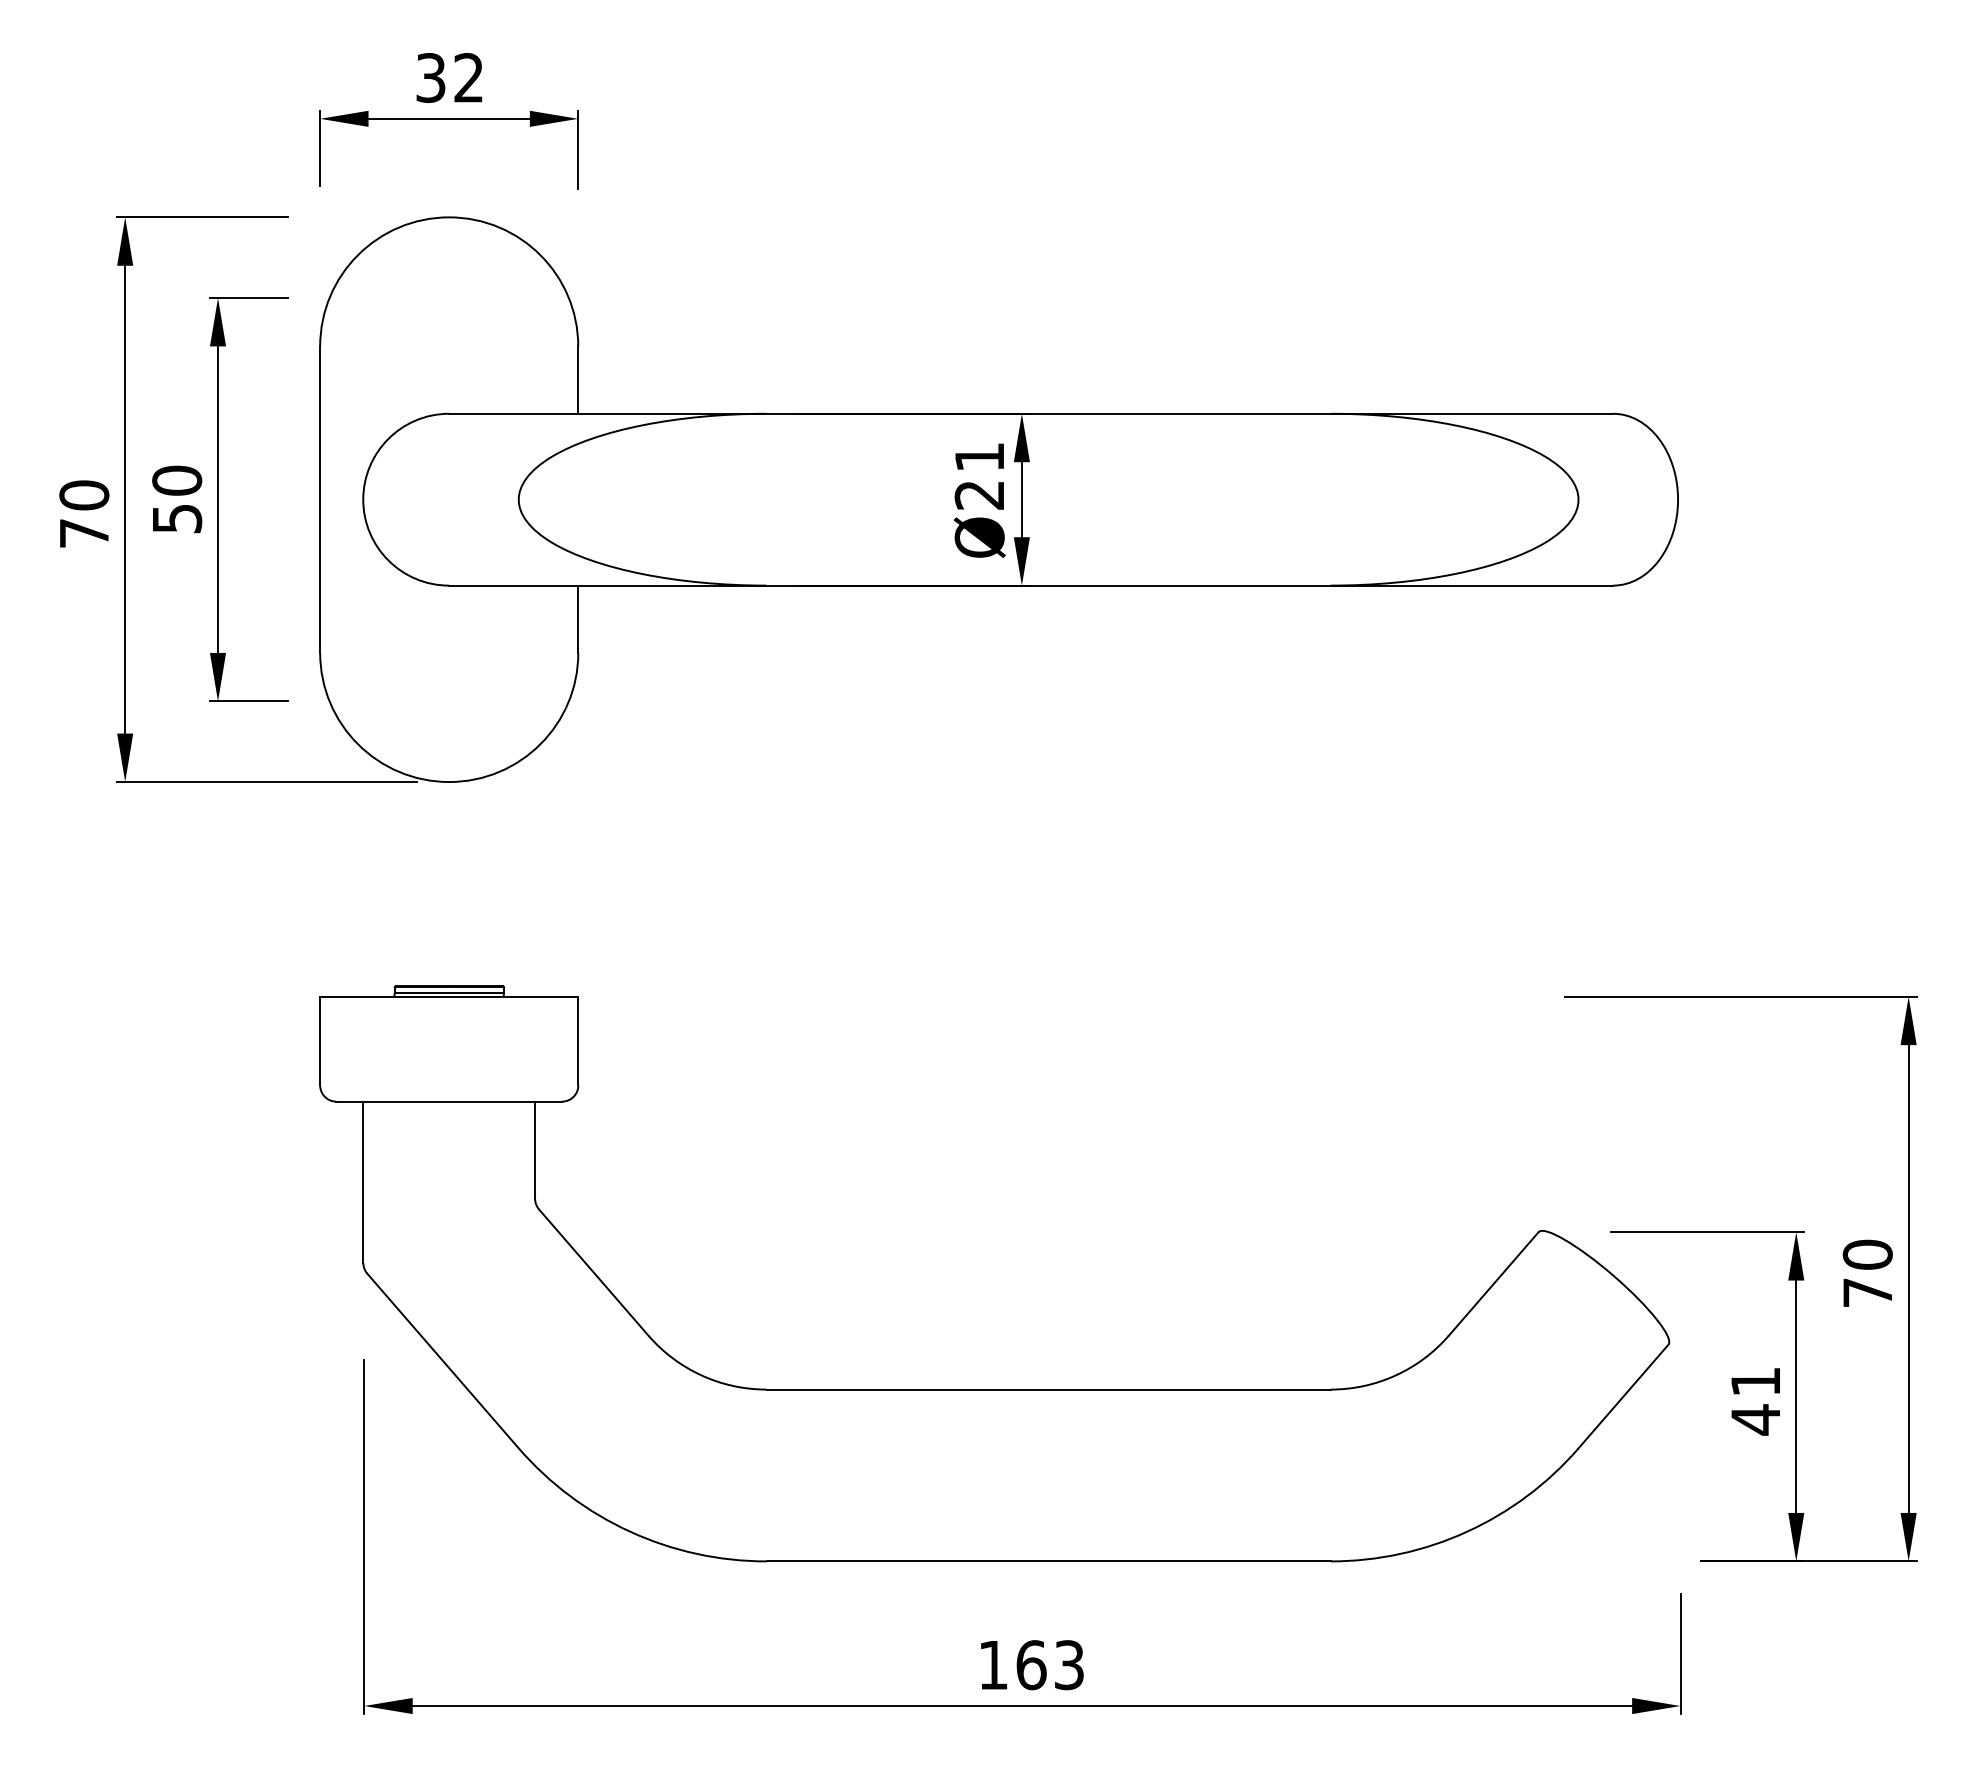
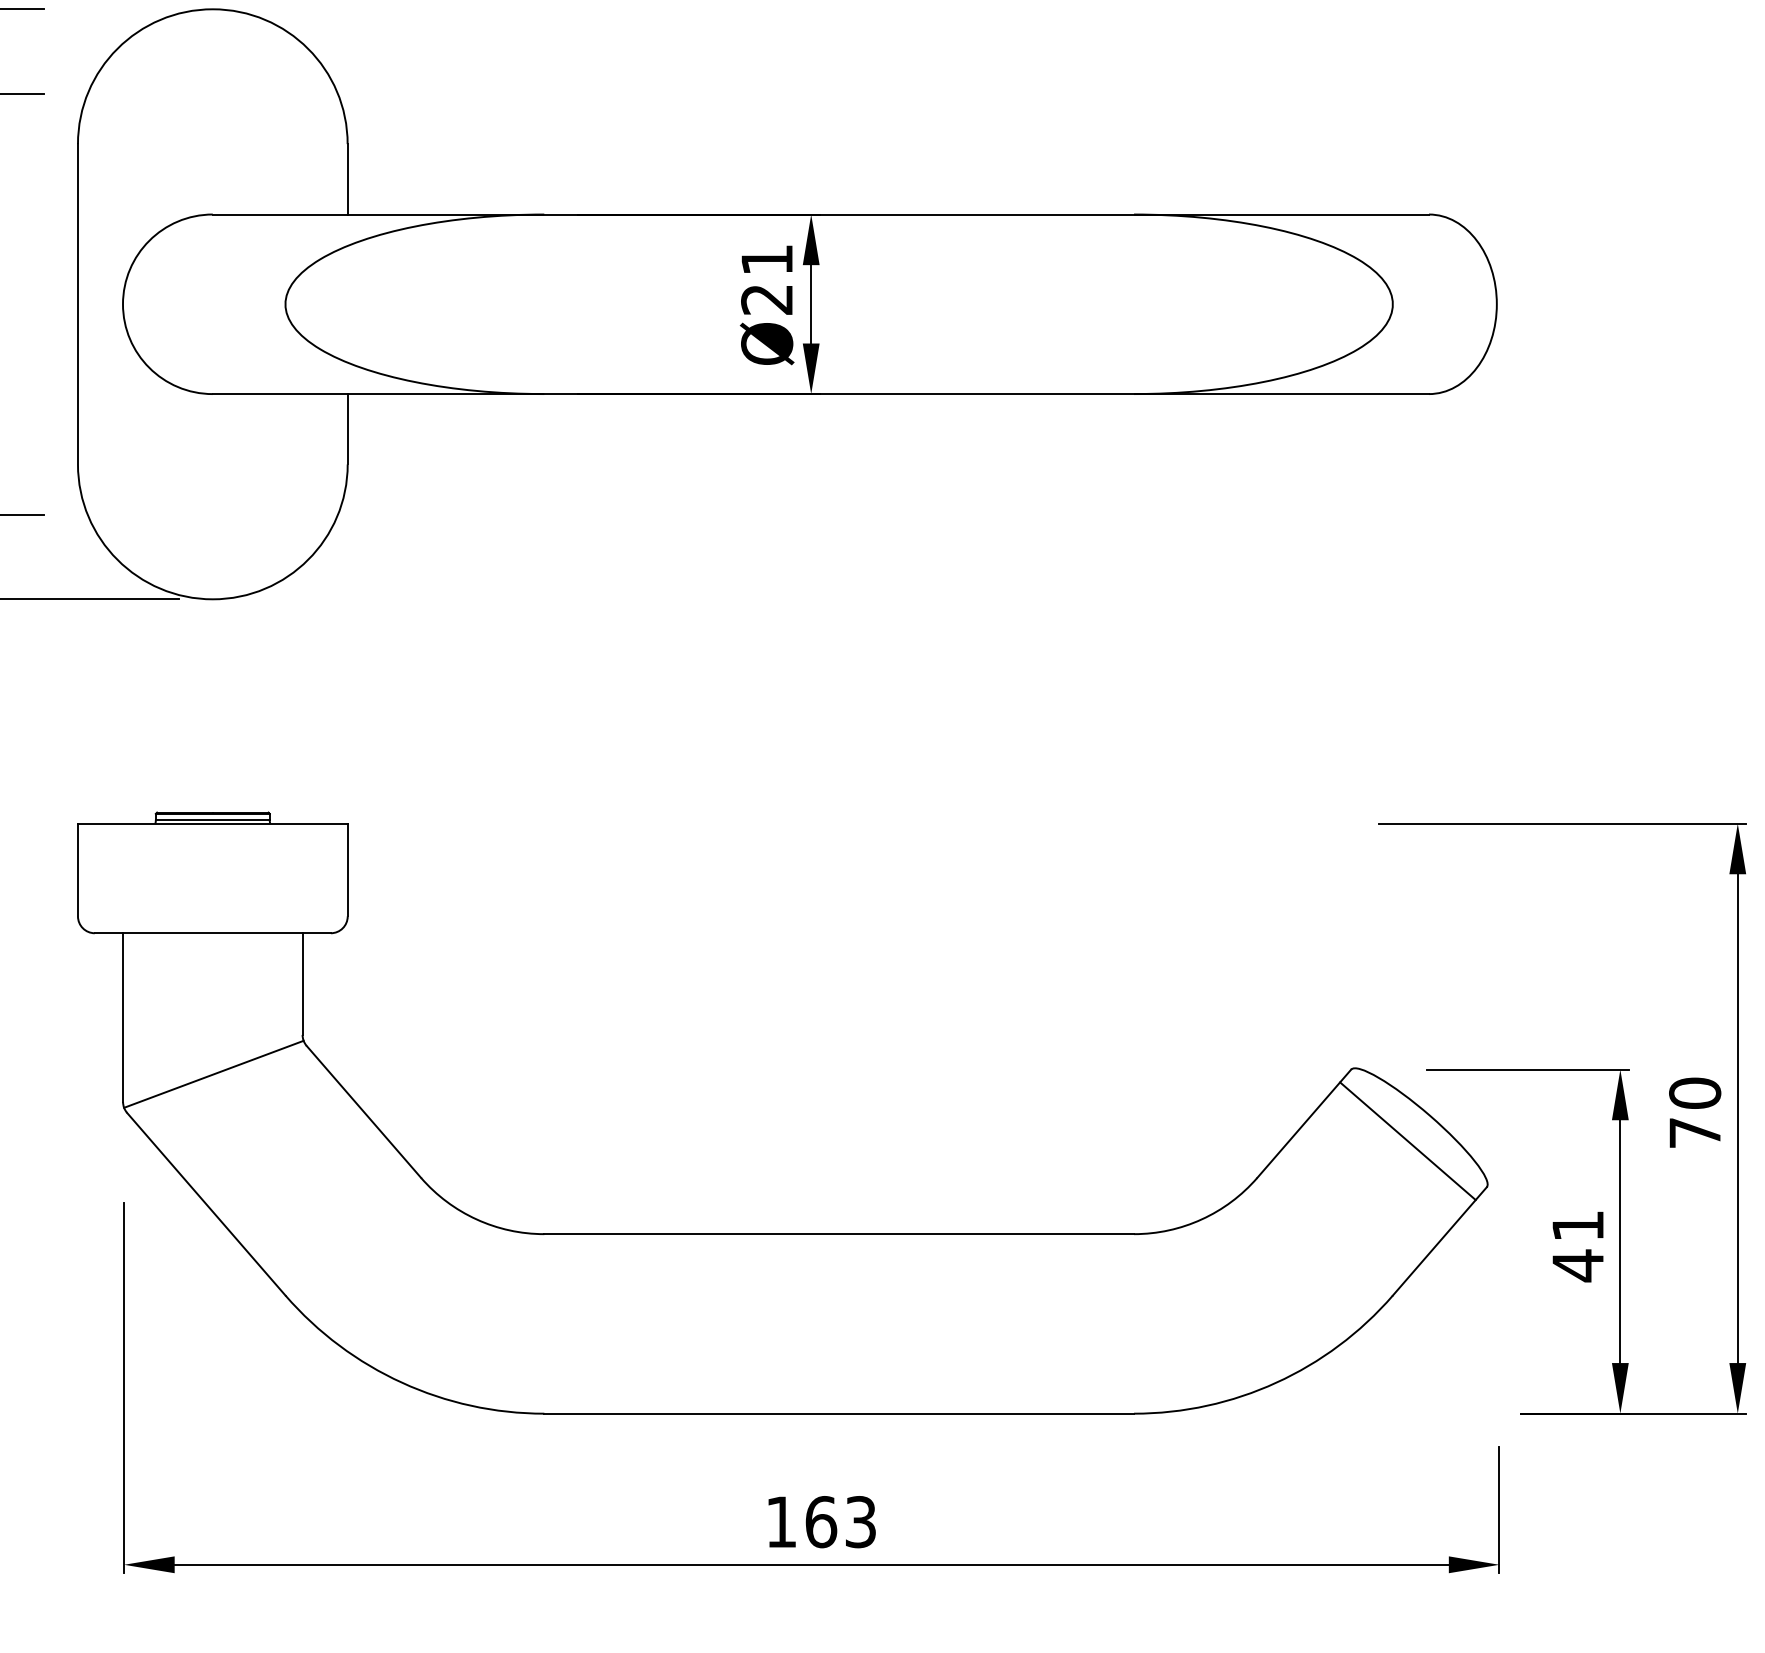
line: (450, 1236) -> (214, 1074), added
line: (1592, 1300) -> (1407, 1141), added

